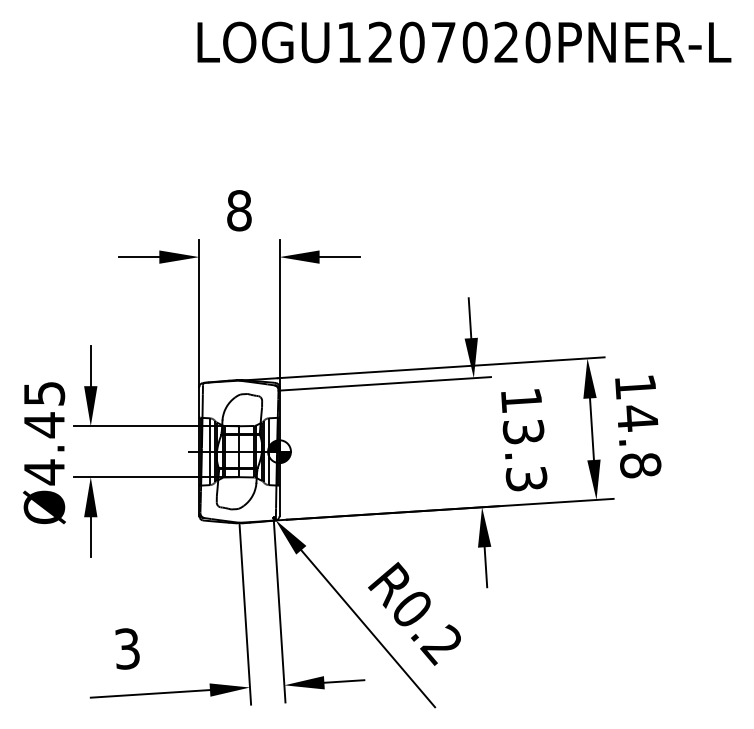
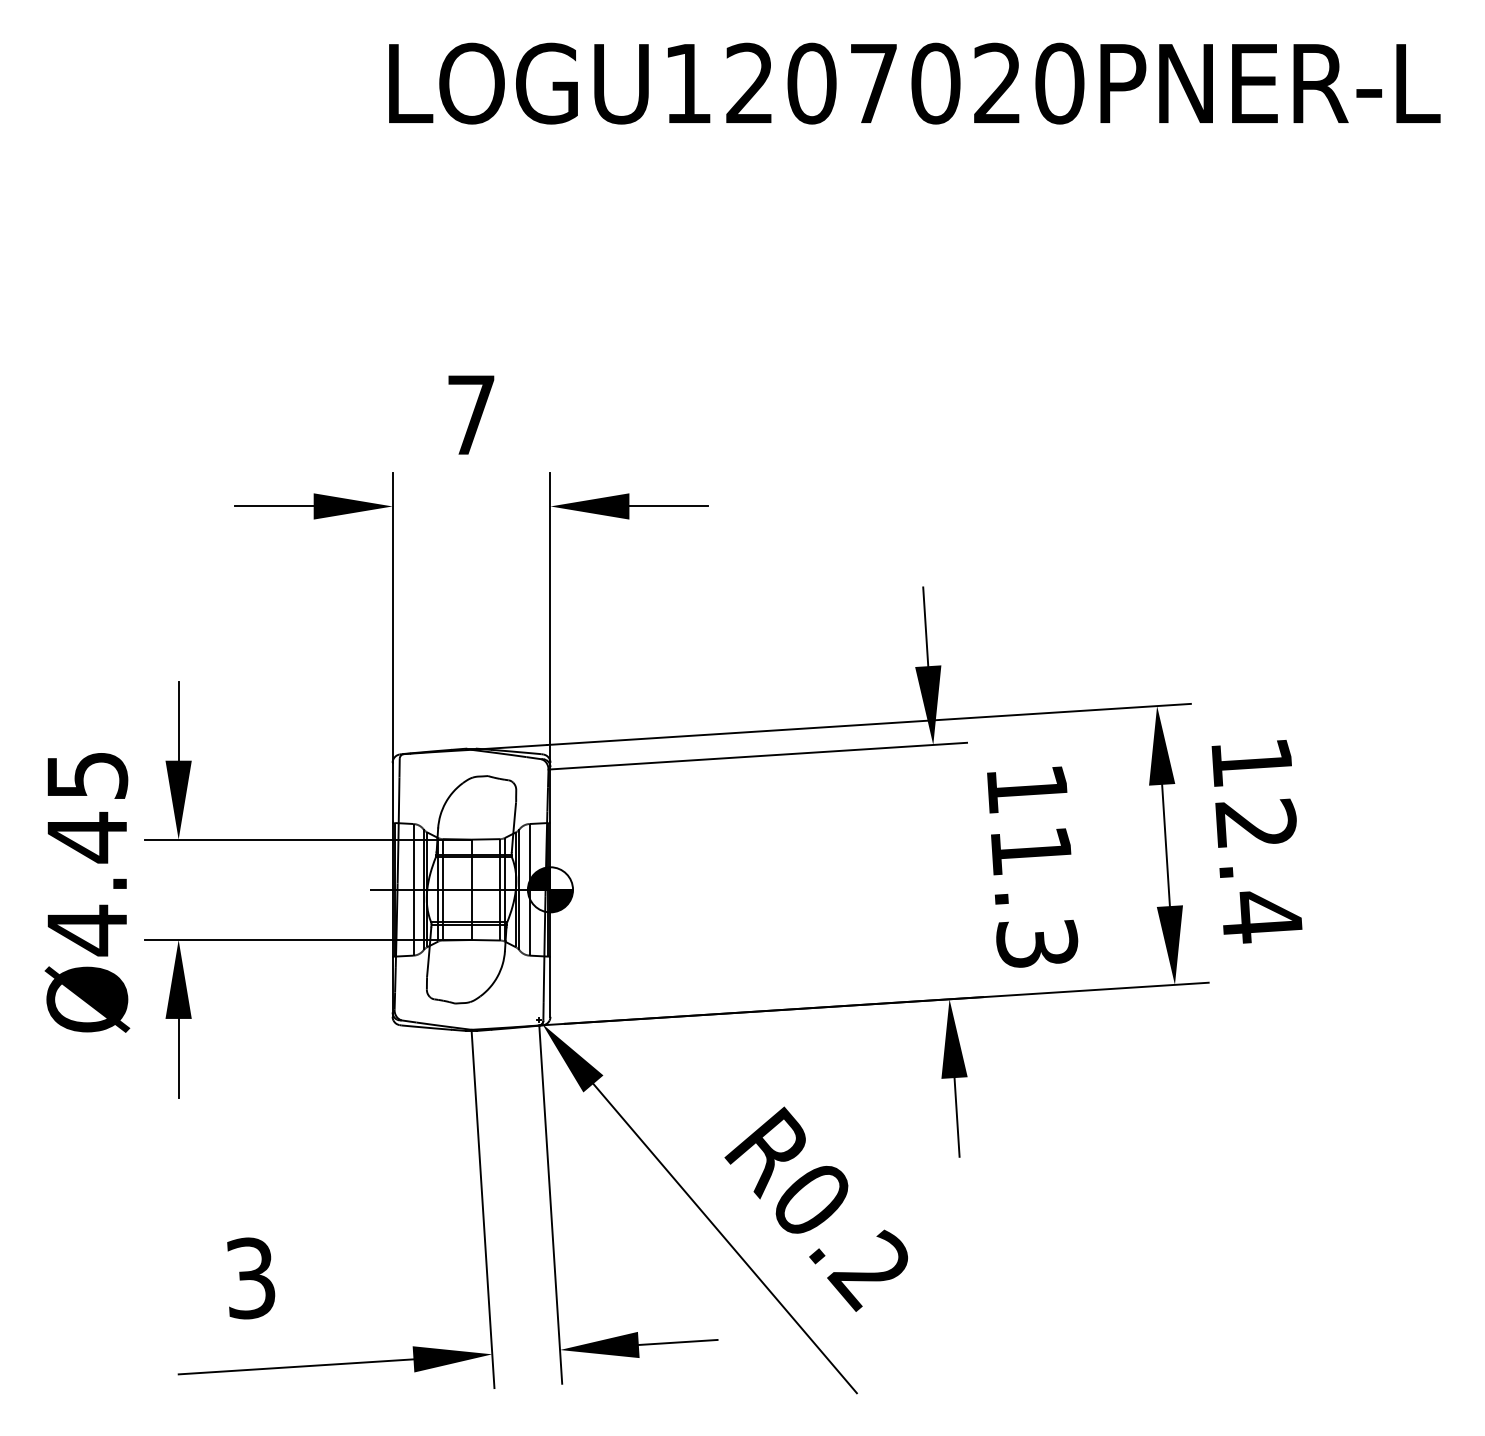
text: (239, 210) -> (471, 414), 8 -> 7
text: (523, 432) -> (1031, 851), 13.3 -> 11.3
text: (639, 441) -> (1259, 869), 14.8 -> 12.4

